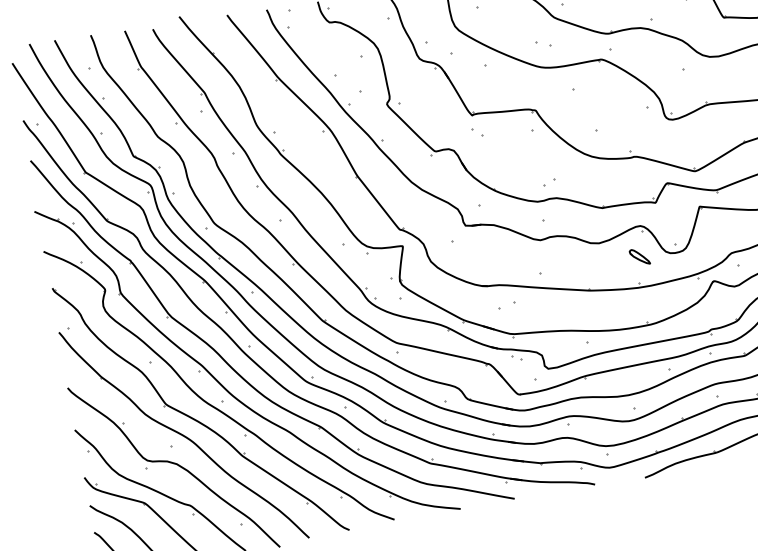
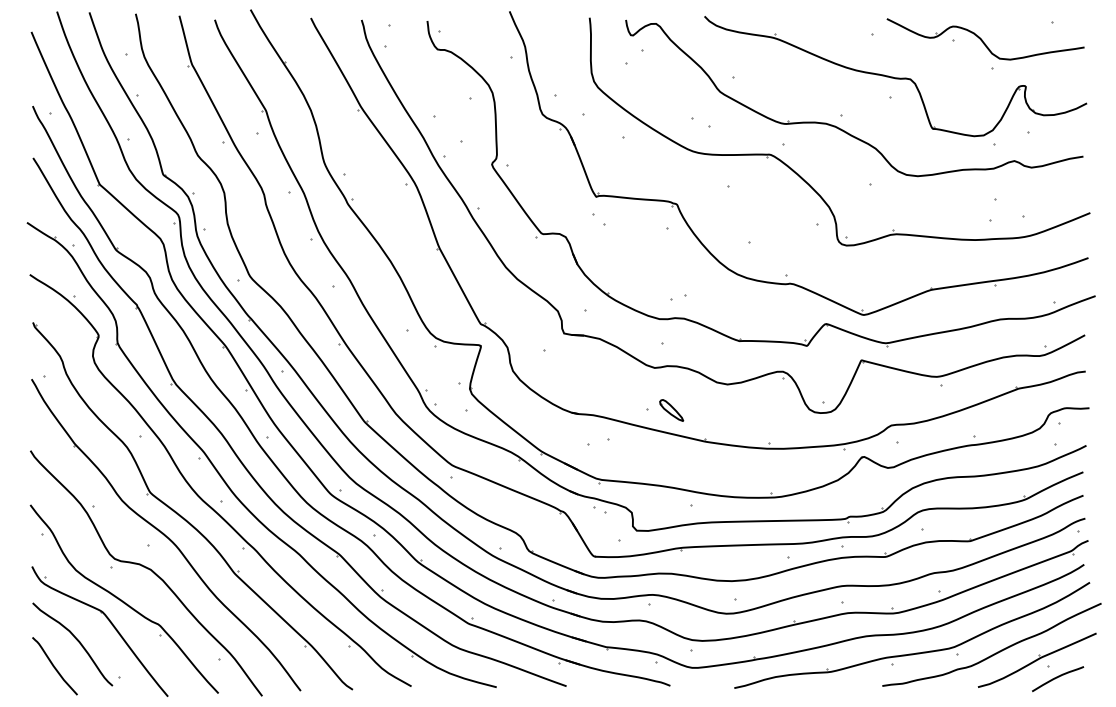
part: (639, 257) -> (671, 410), moved

